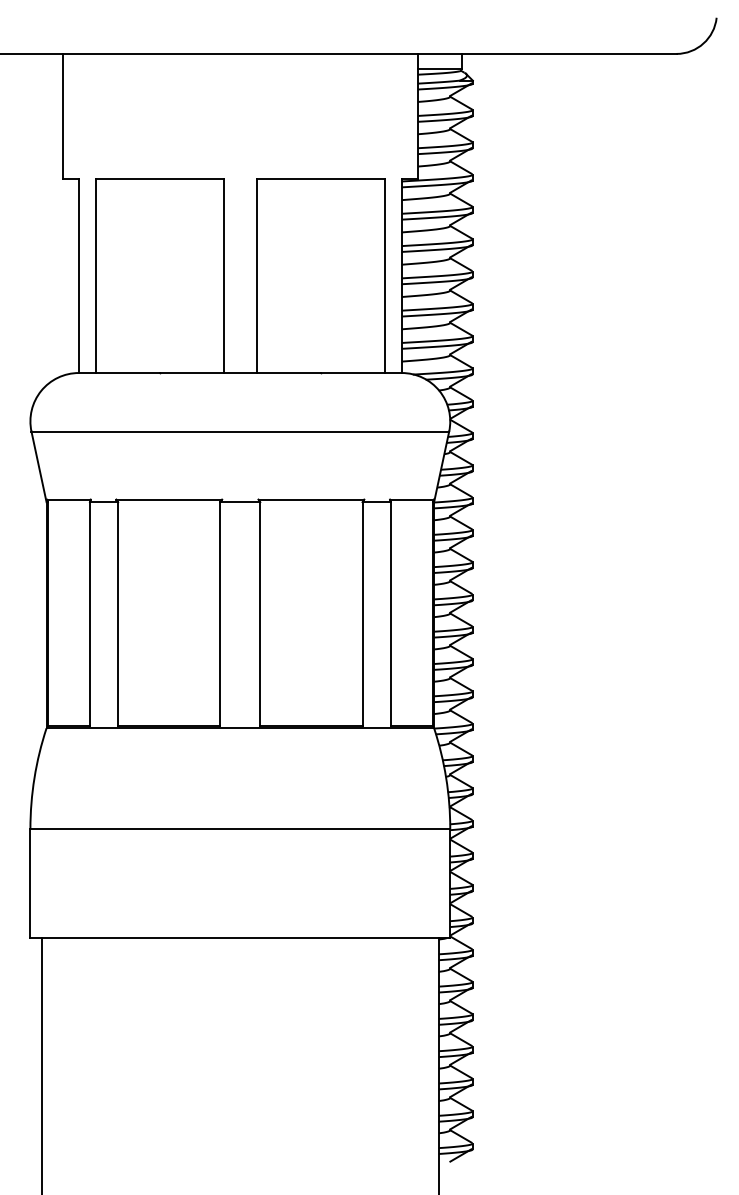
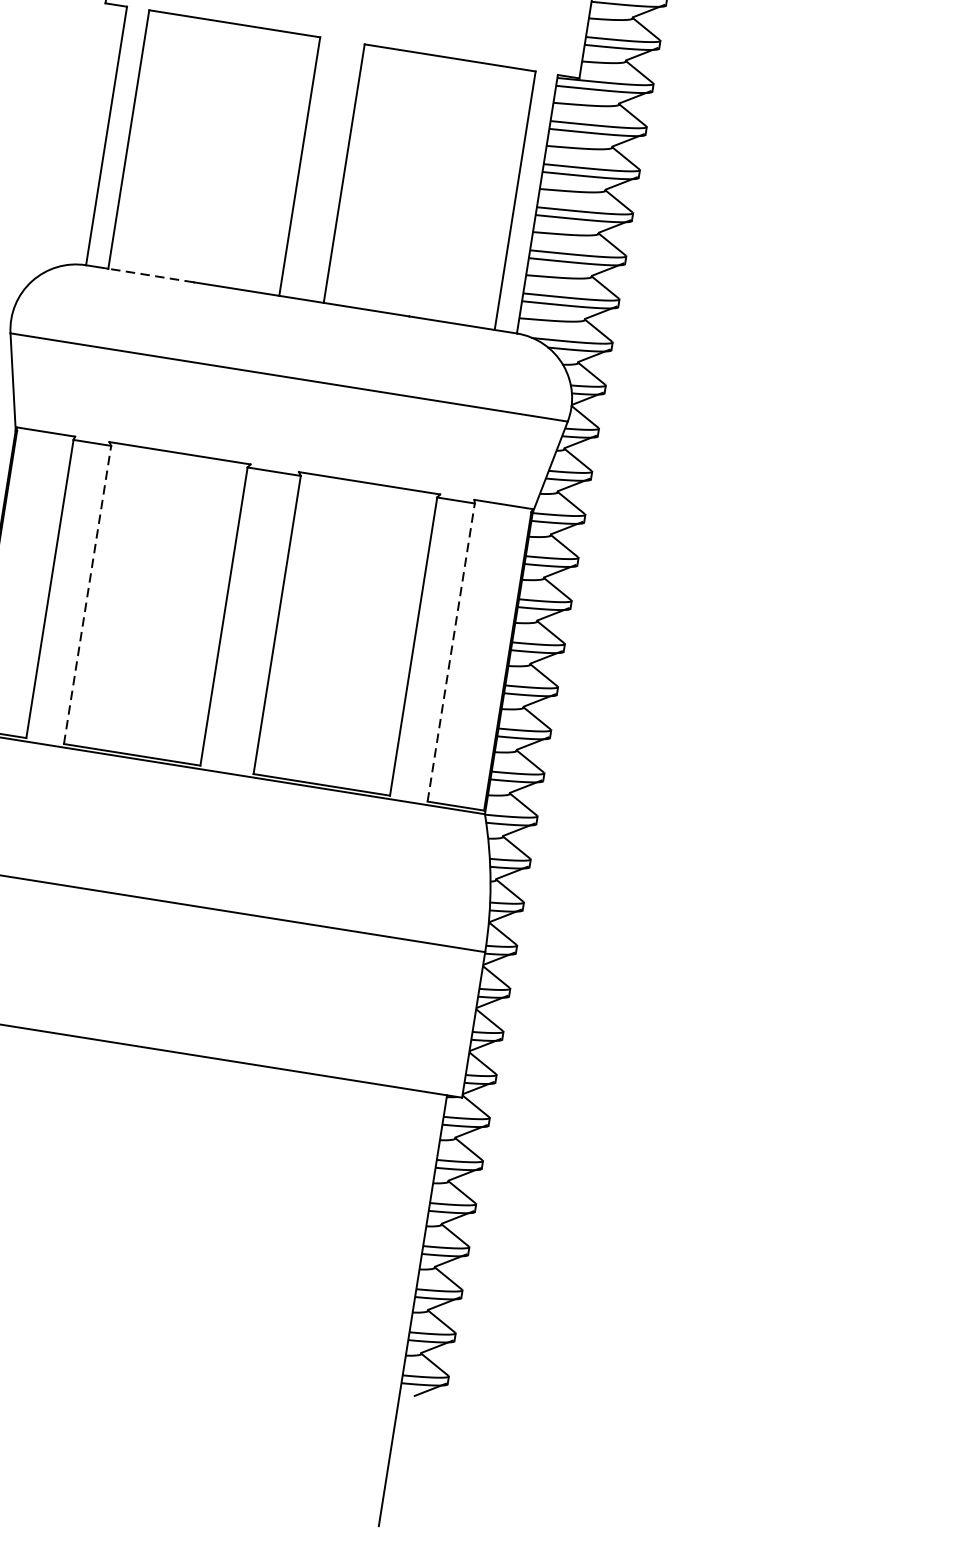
line: (127, 373) -> (150, 276), solid -> dashed
line: (118, 613) -> (88, 594), solid -> dashed
line: (390, 613) -> (451, 651), solid -> dashed

